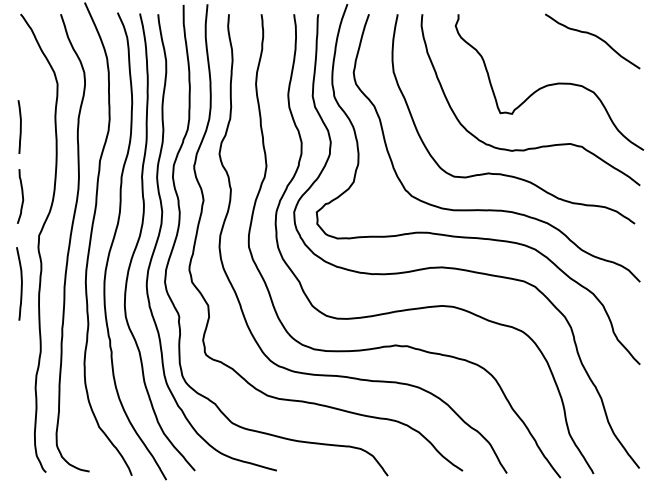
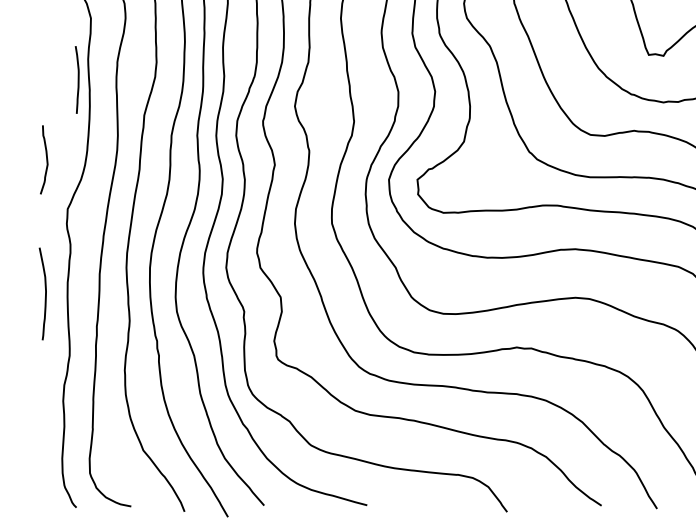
curve: (20, 126) -> (78, 79), moved
curve: (21, 283) -> (45, 293), moved

